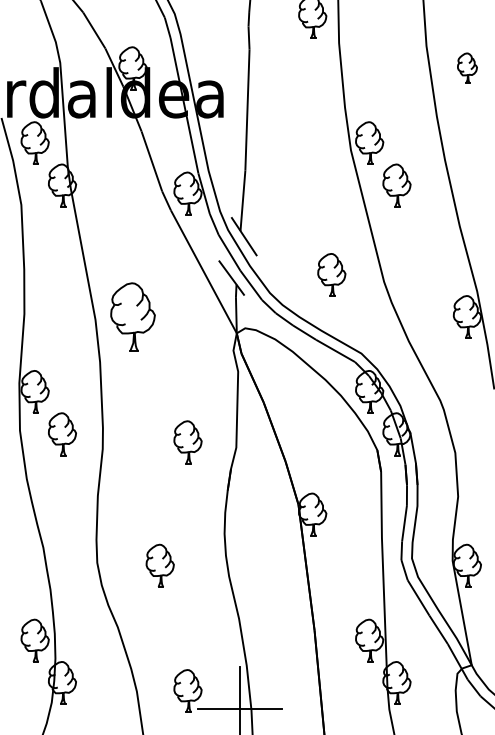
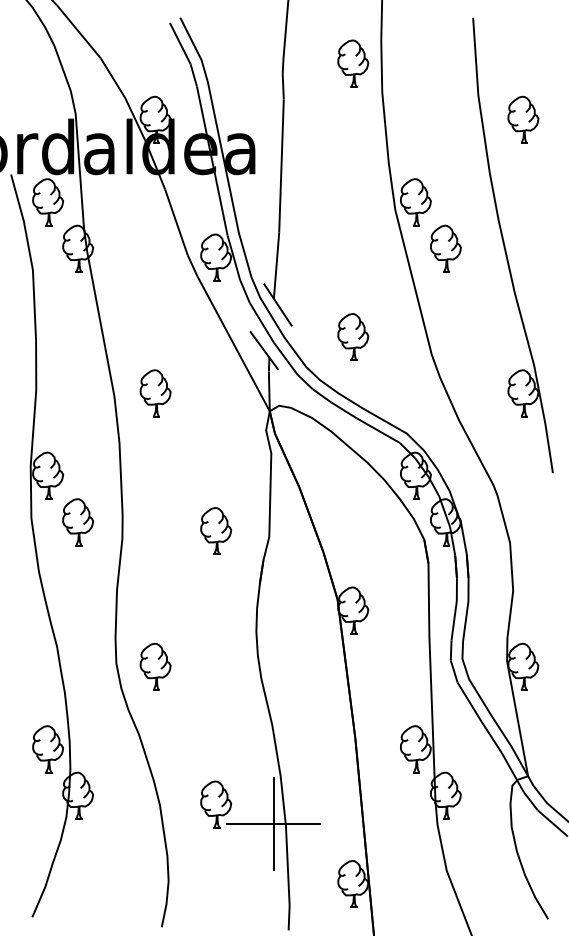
part: (467, 67) -> (523, 119), size x1.43
part: (332, 274) -> (353, 336), moved
part: (132, 317) -> (155, 393), size x0.62
part: (160, 565) -> (155, 666), moved

